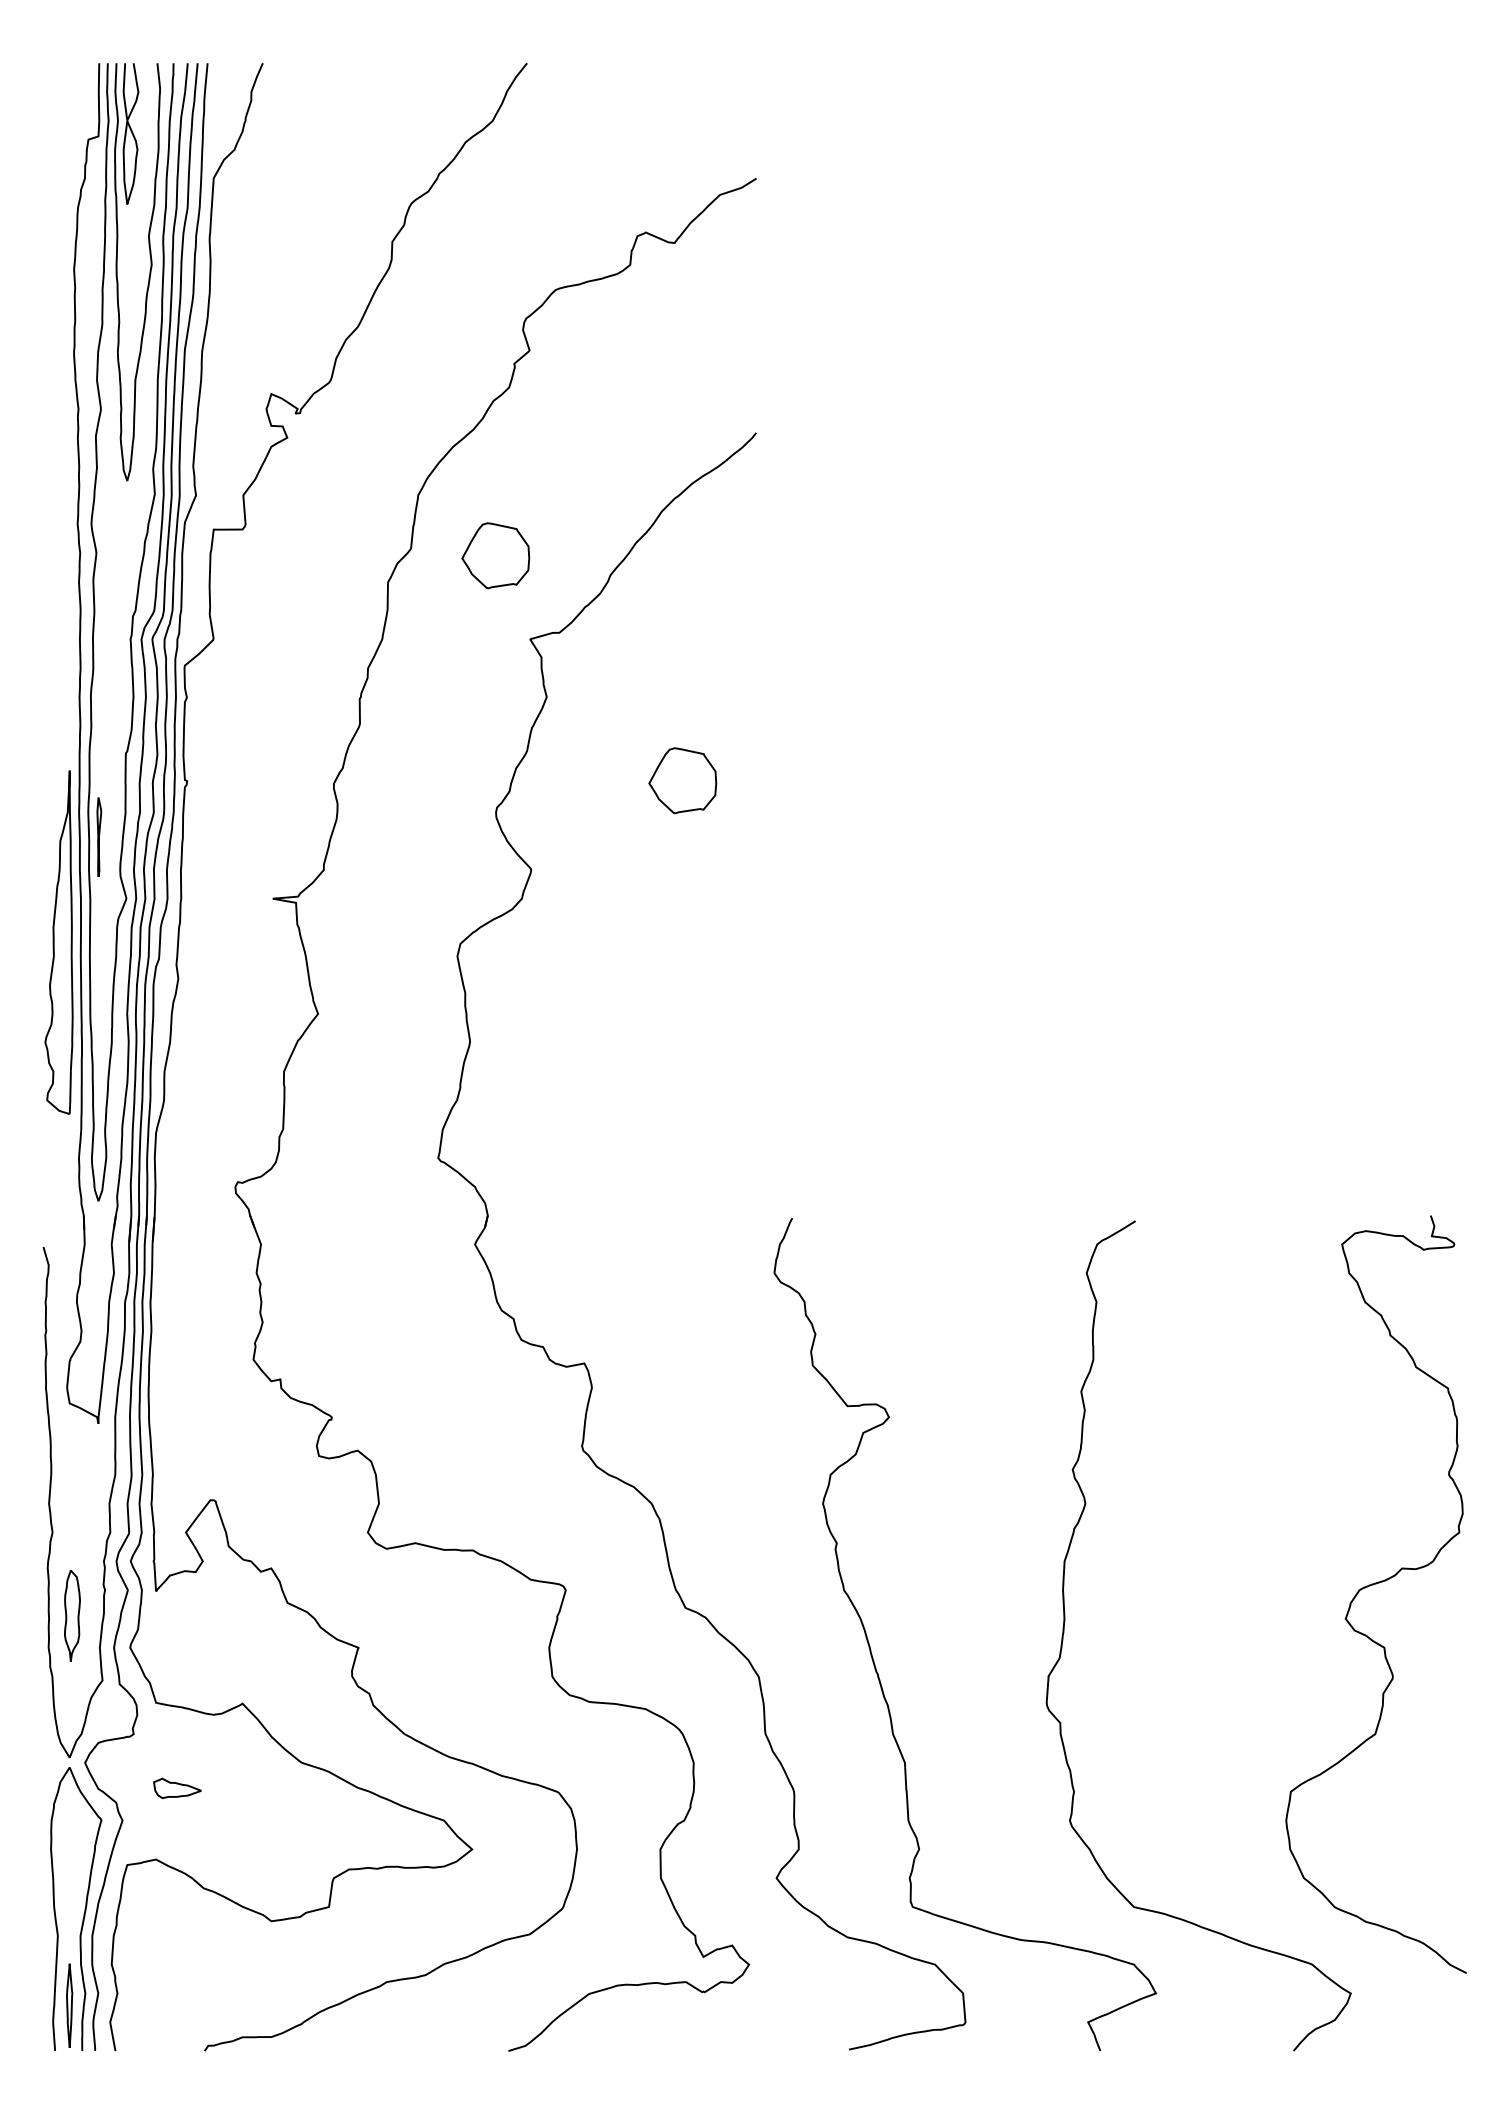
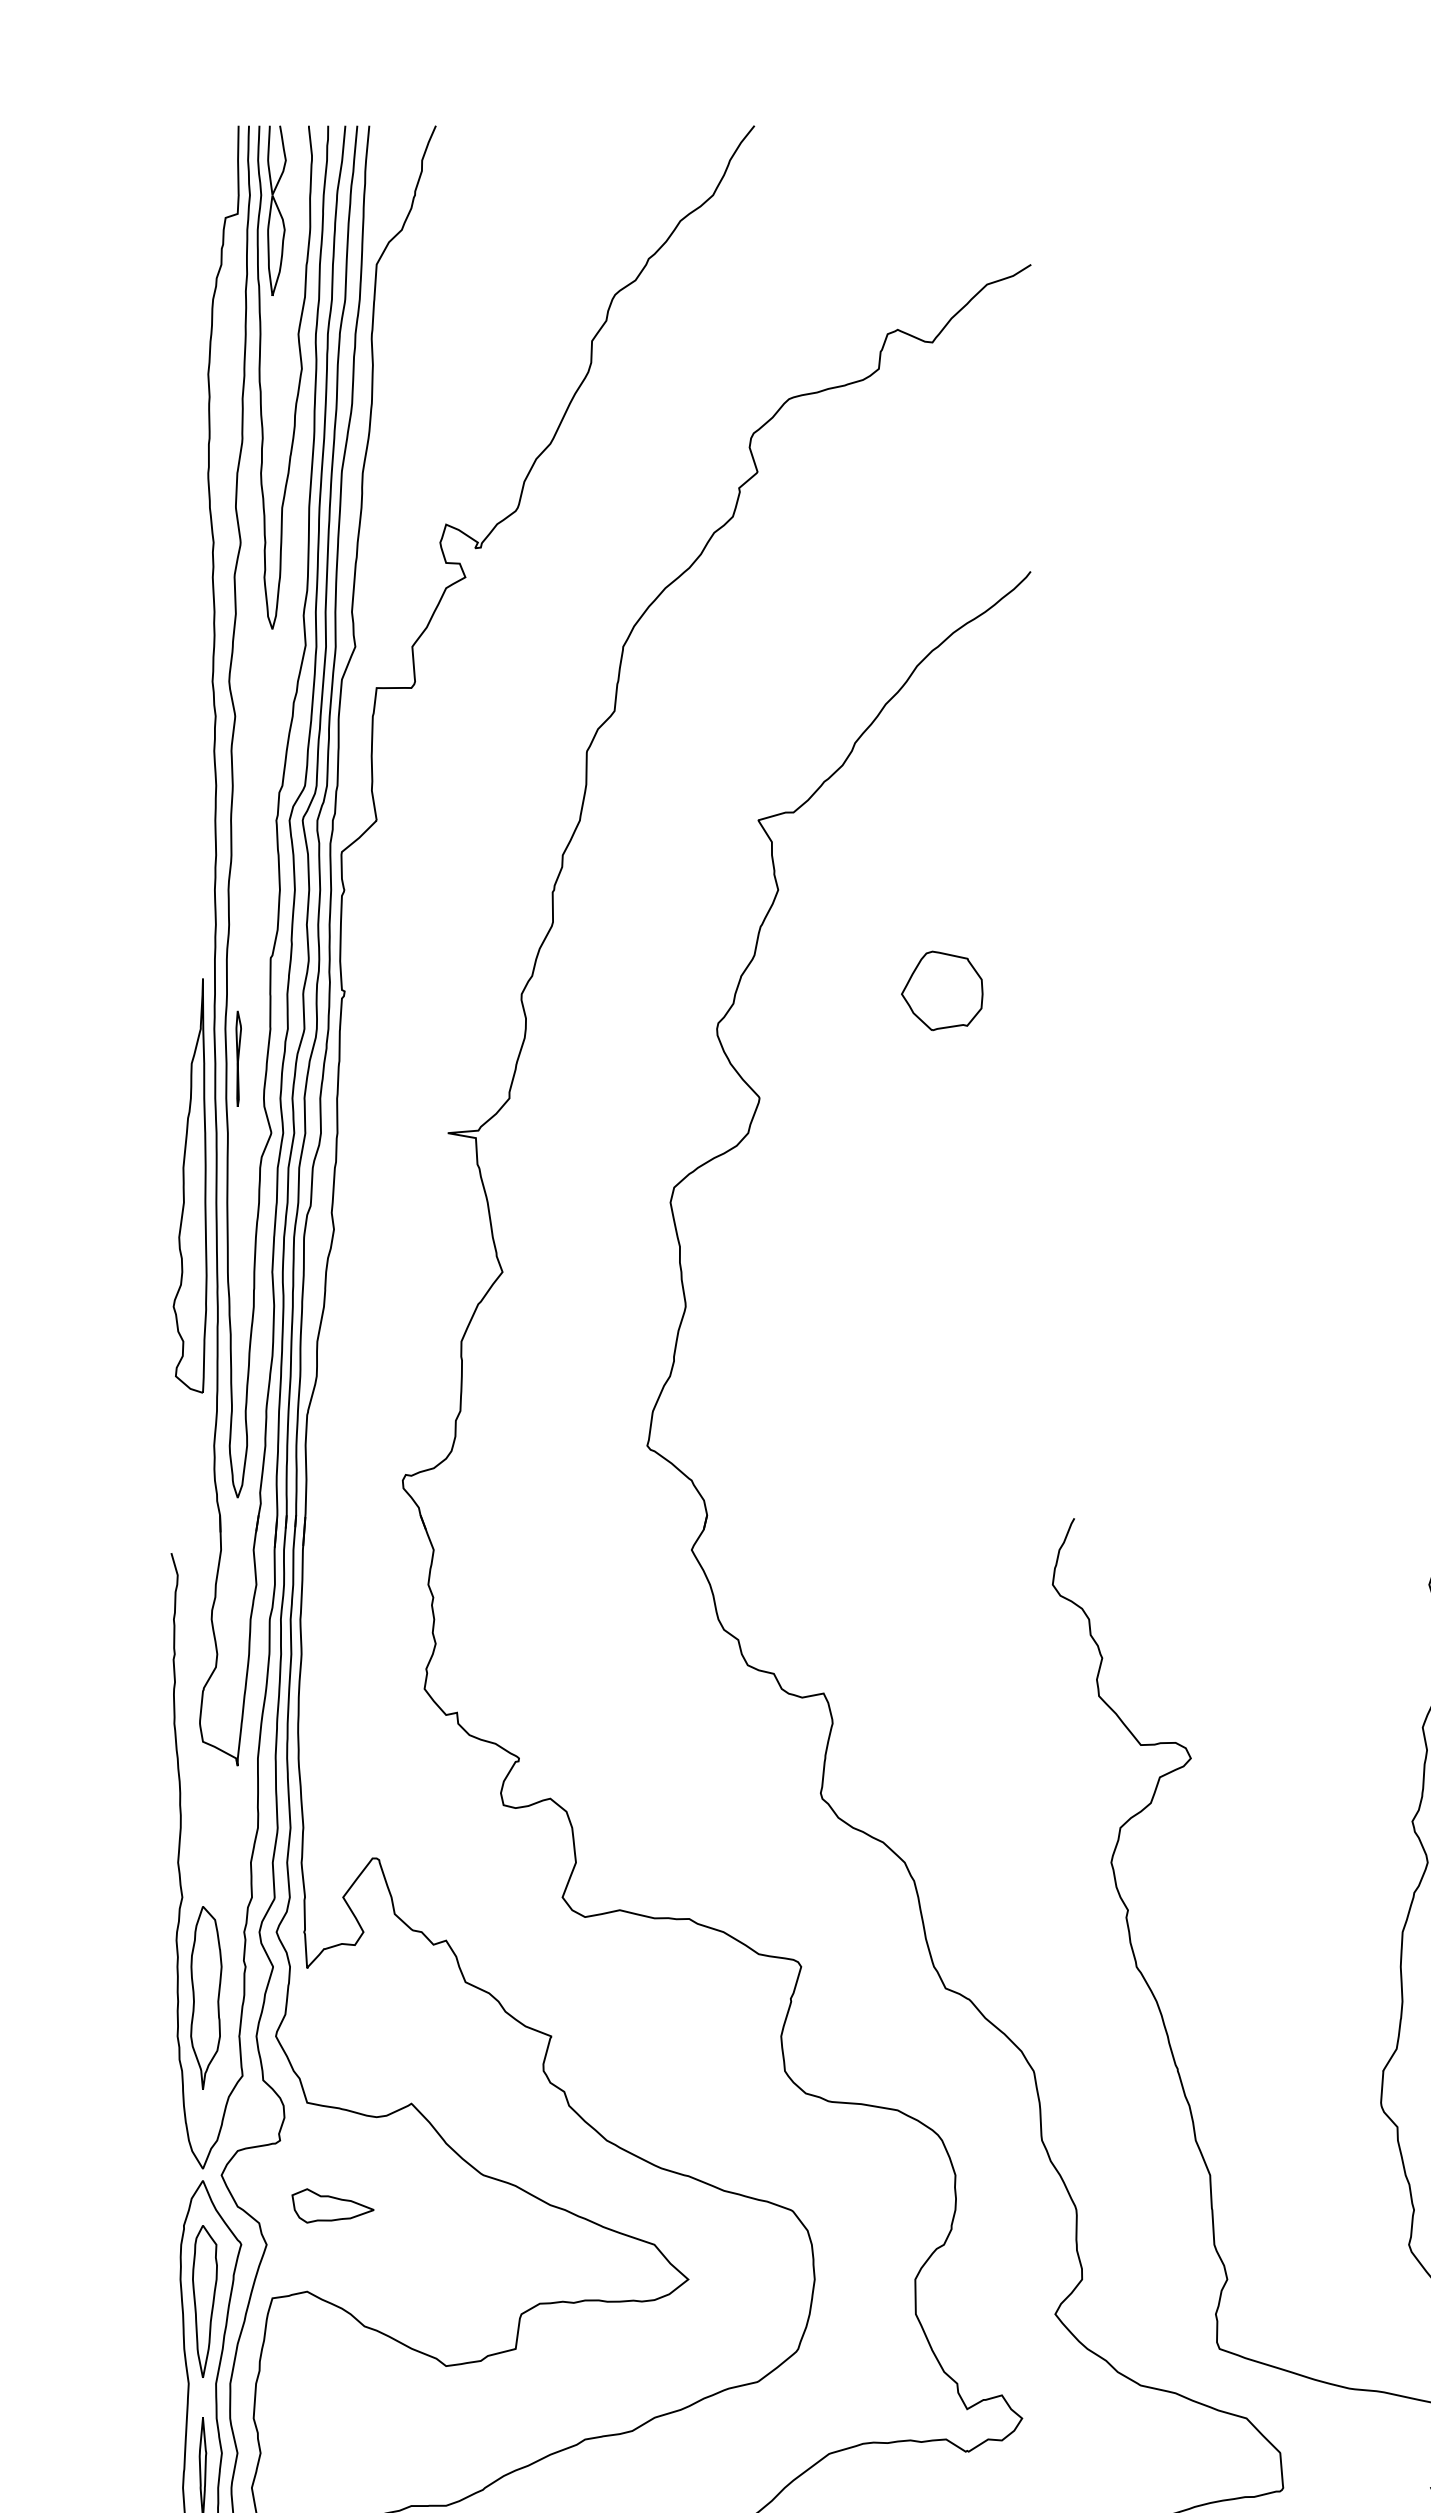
part: (495, 555) -> (716, 719), removed
part: (72, 1615) -> (206, 1997), size x1.67
part: (177, 1788) -> (332, 2206), size x1.43
part: (71, 1867) -> (205, 2301), added

